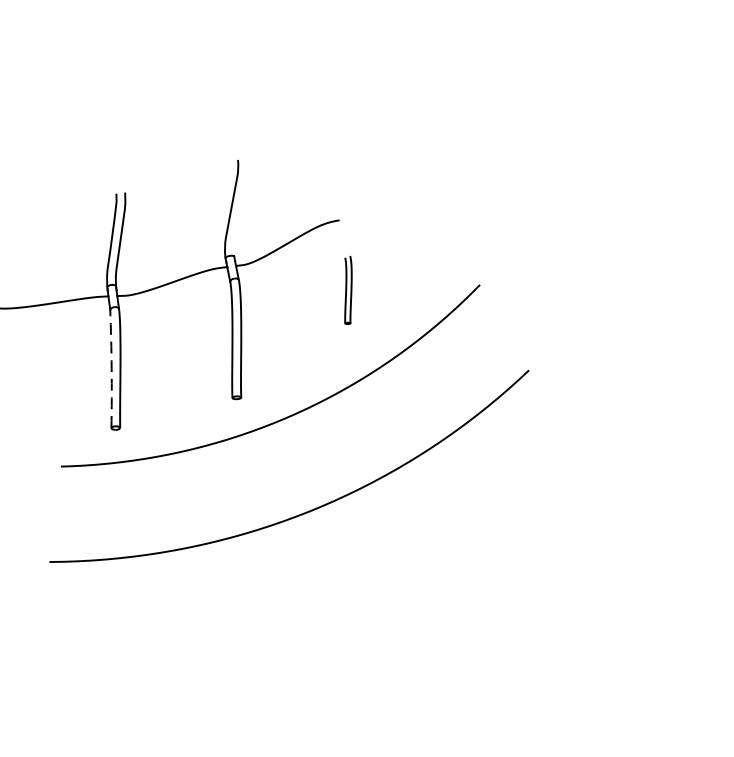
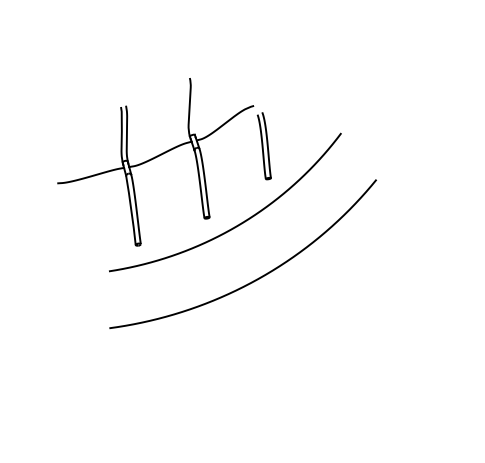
part: (346, 290) -> (263, 146), size x1.67
arc: (111, 369) -> (131, 210), dashed -> solid

